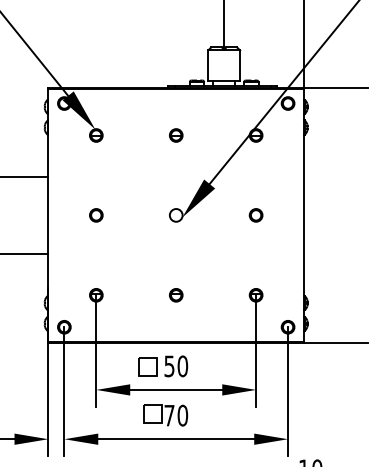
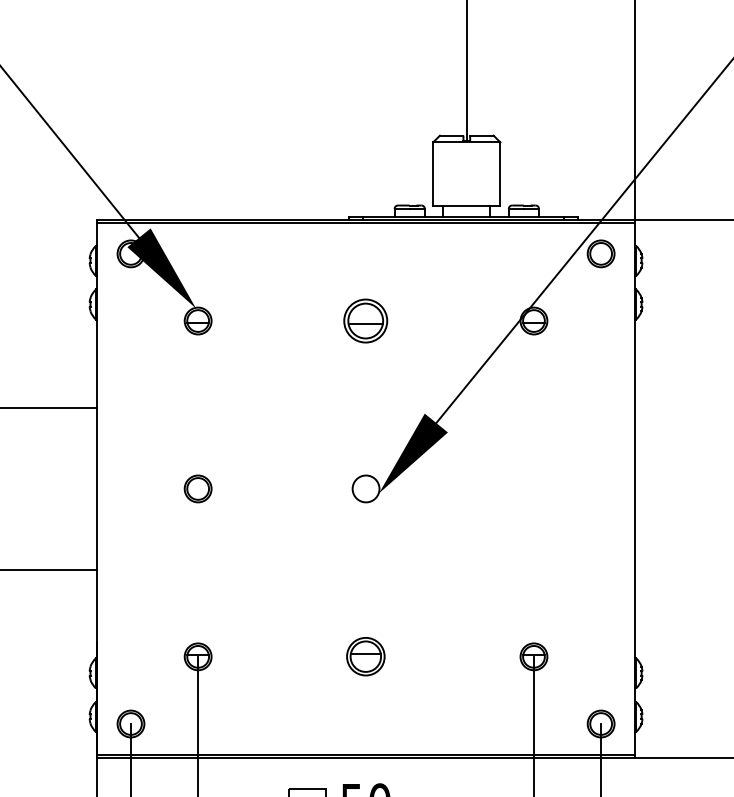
part: (176, 135) -> (366, 321), size x1.6
part: (255, 215) -> (532, 489), removed
part: (176, 295) -> (366, 657), size x1.4

